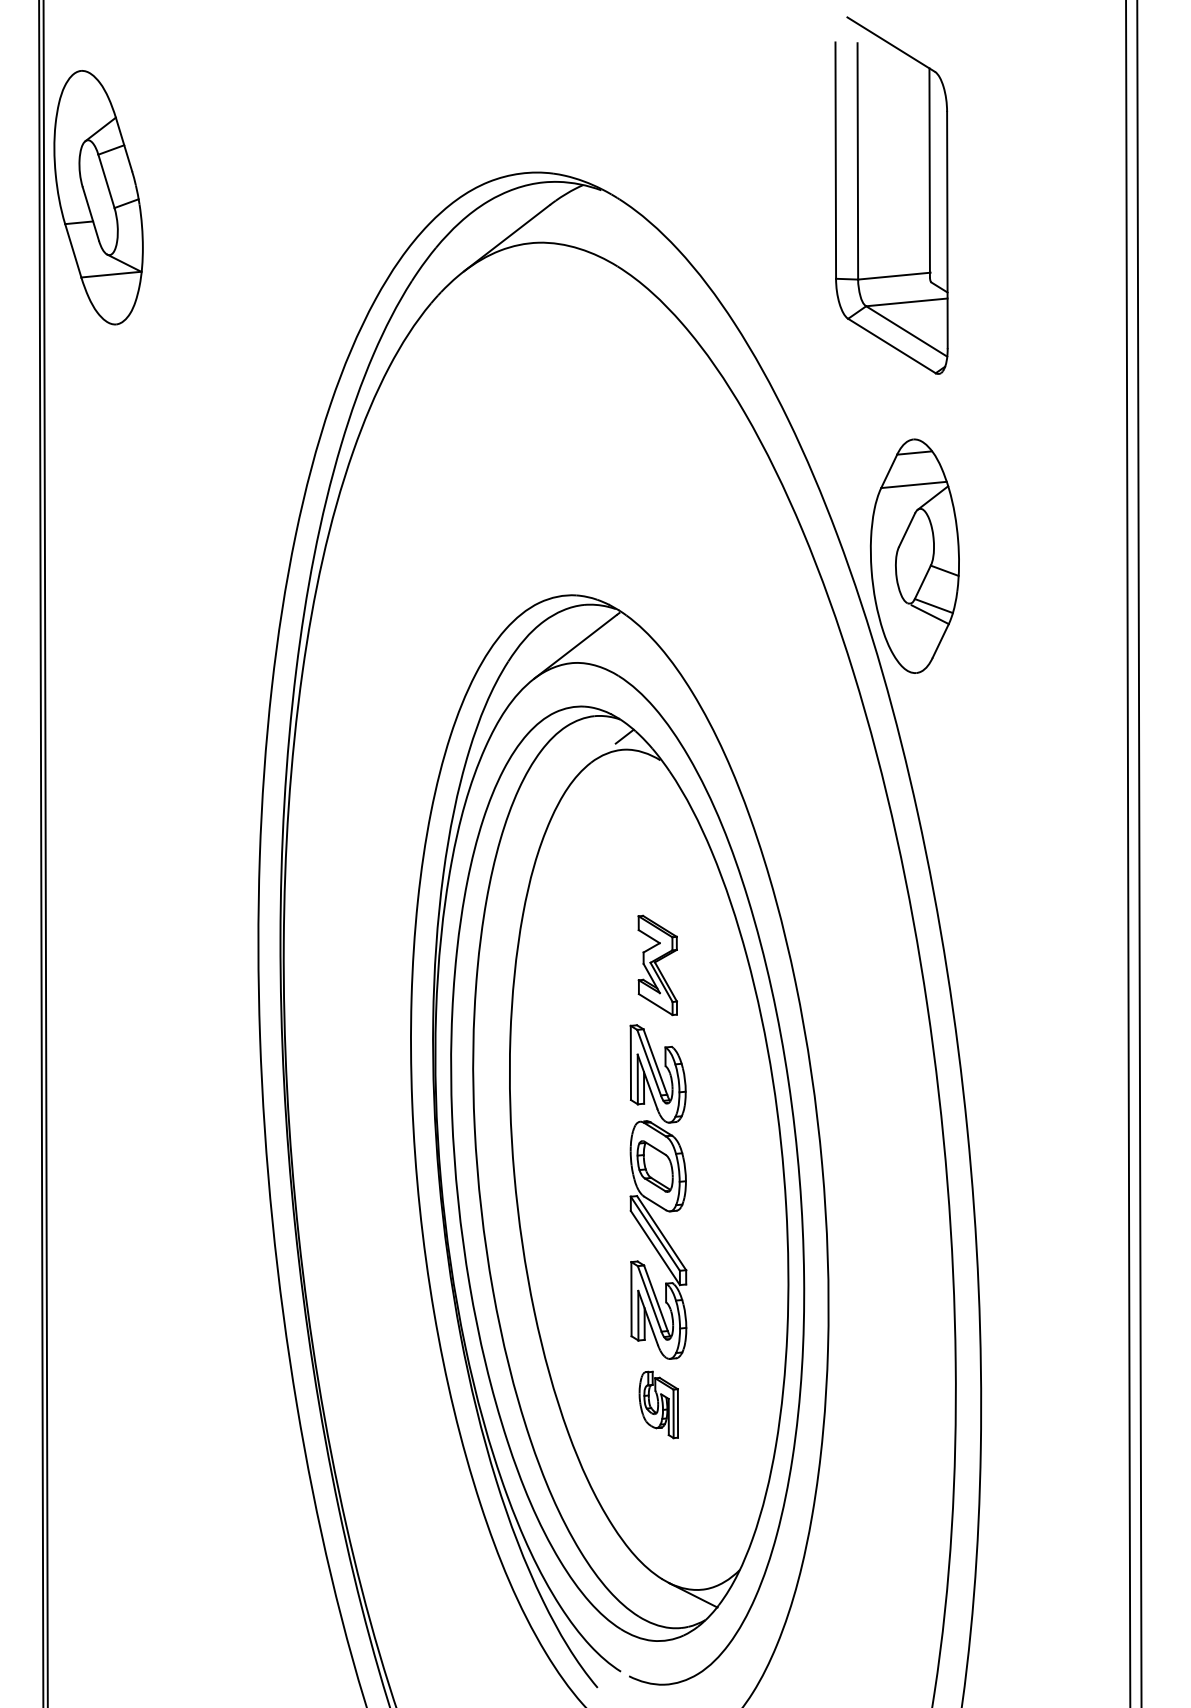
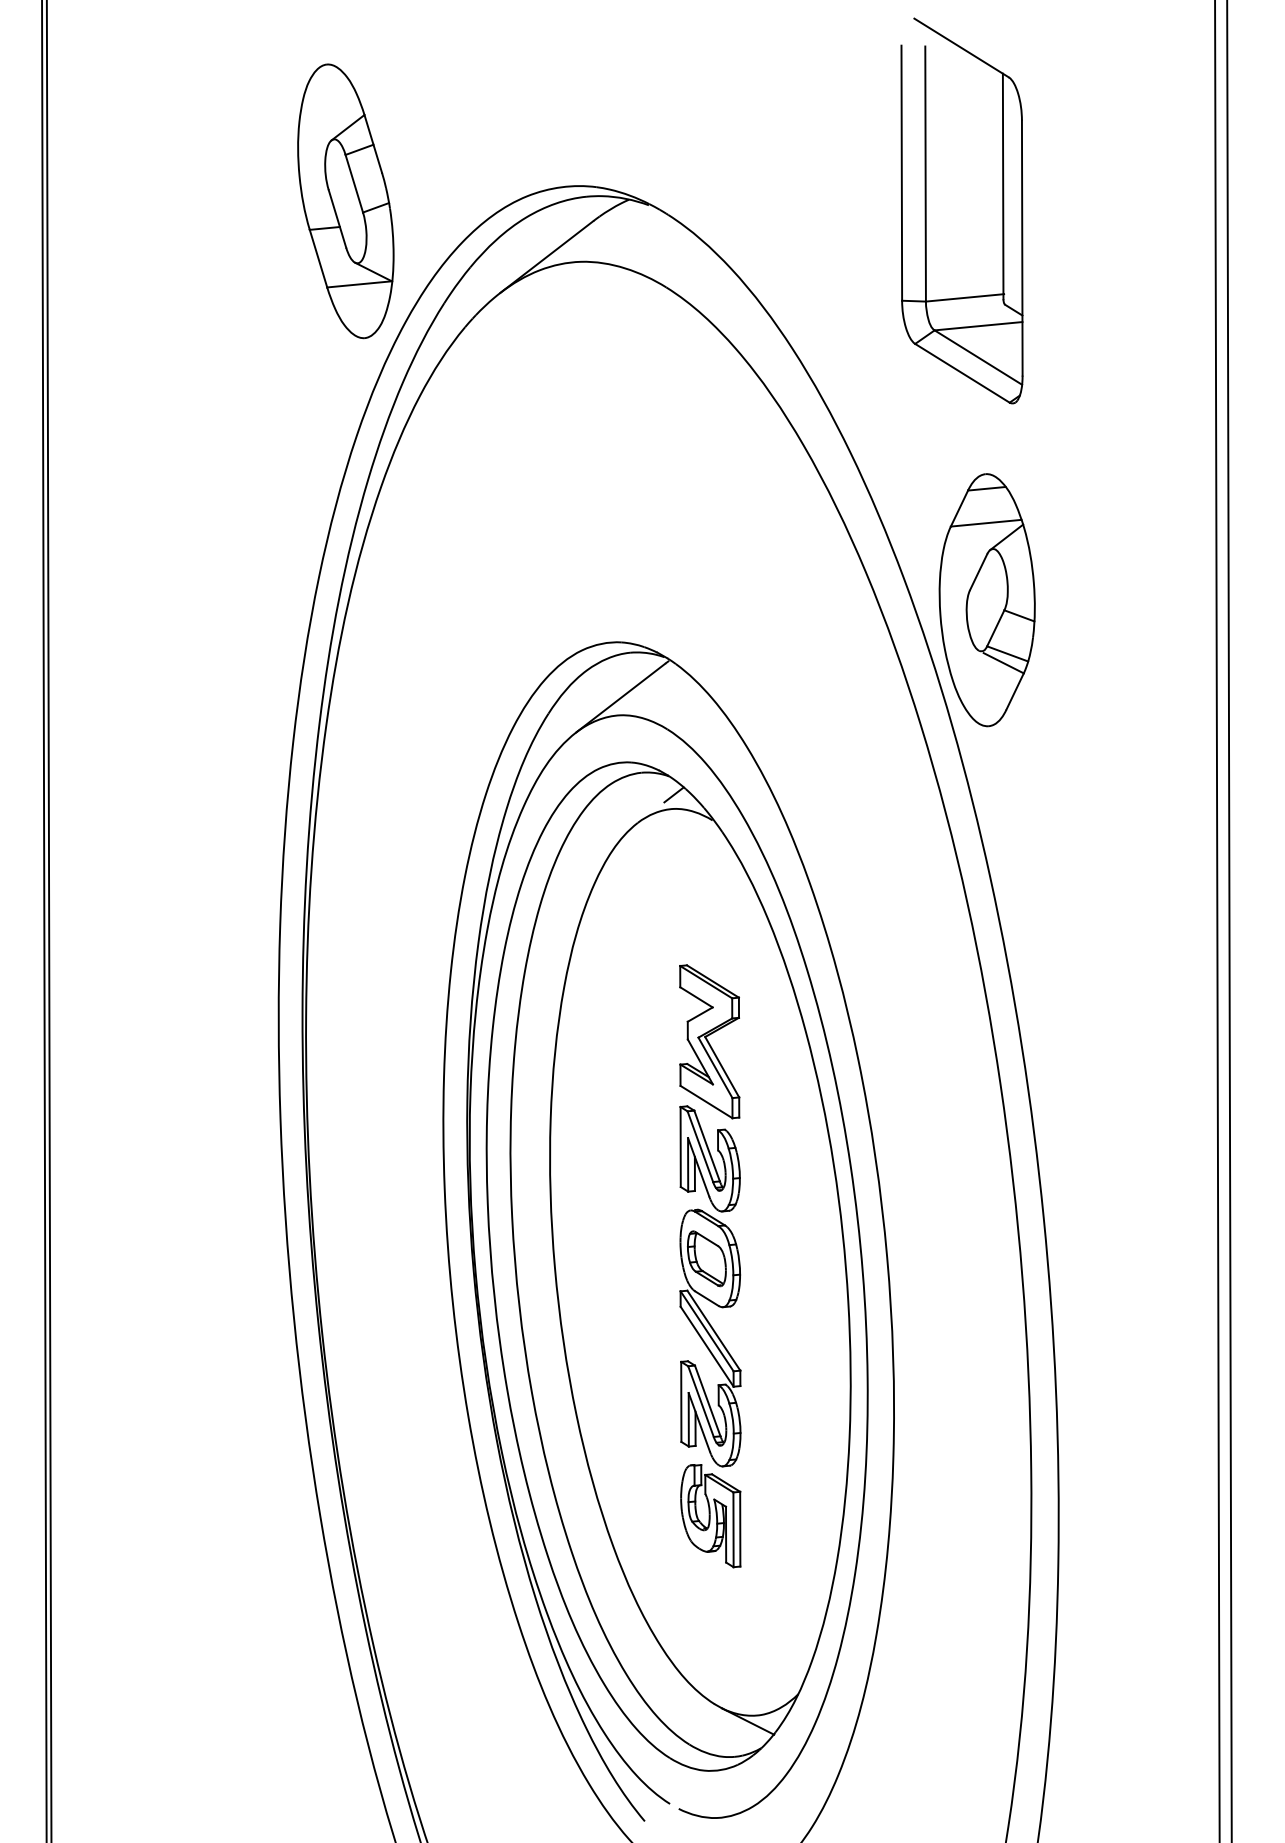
part: (98, 197) -> (345, 201), moved
part: (657, 965) -> (709, 1041), size x1.43
part: (658, 1404) -> (710, 1515), size x1.43

